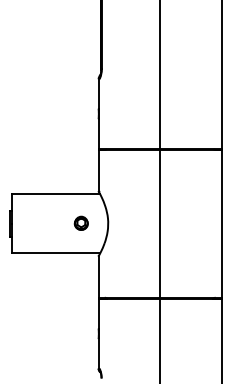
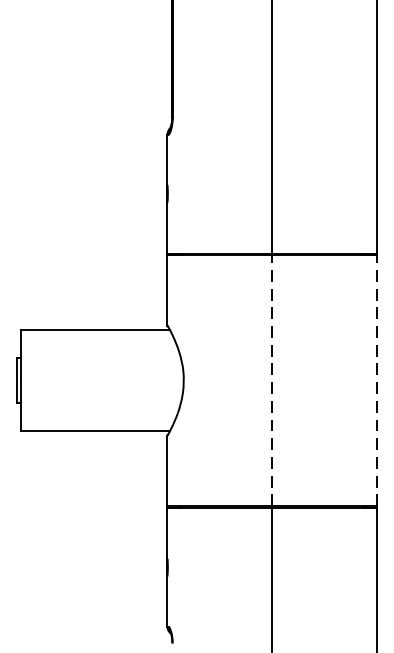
part: (80, 222) -> (136, 378), removed
line: (160, 223) -> (272, 380), solid -> dashed
line: (221, 223) -> (376, 380), solid -> dashed

